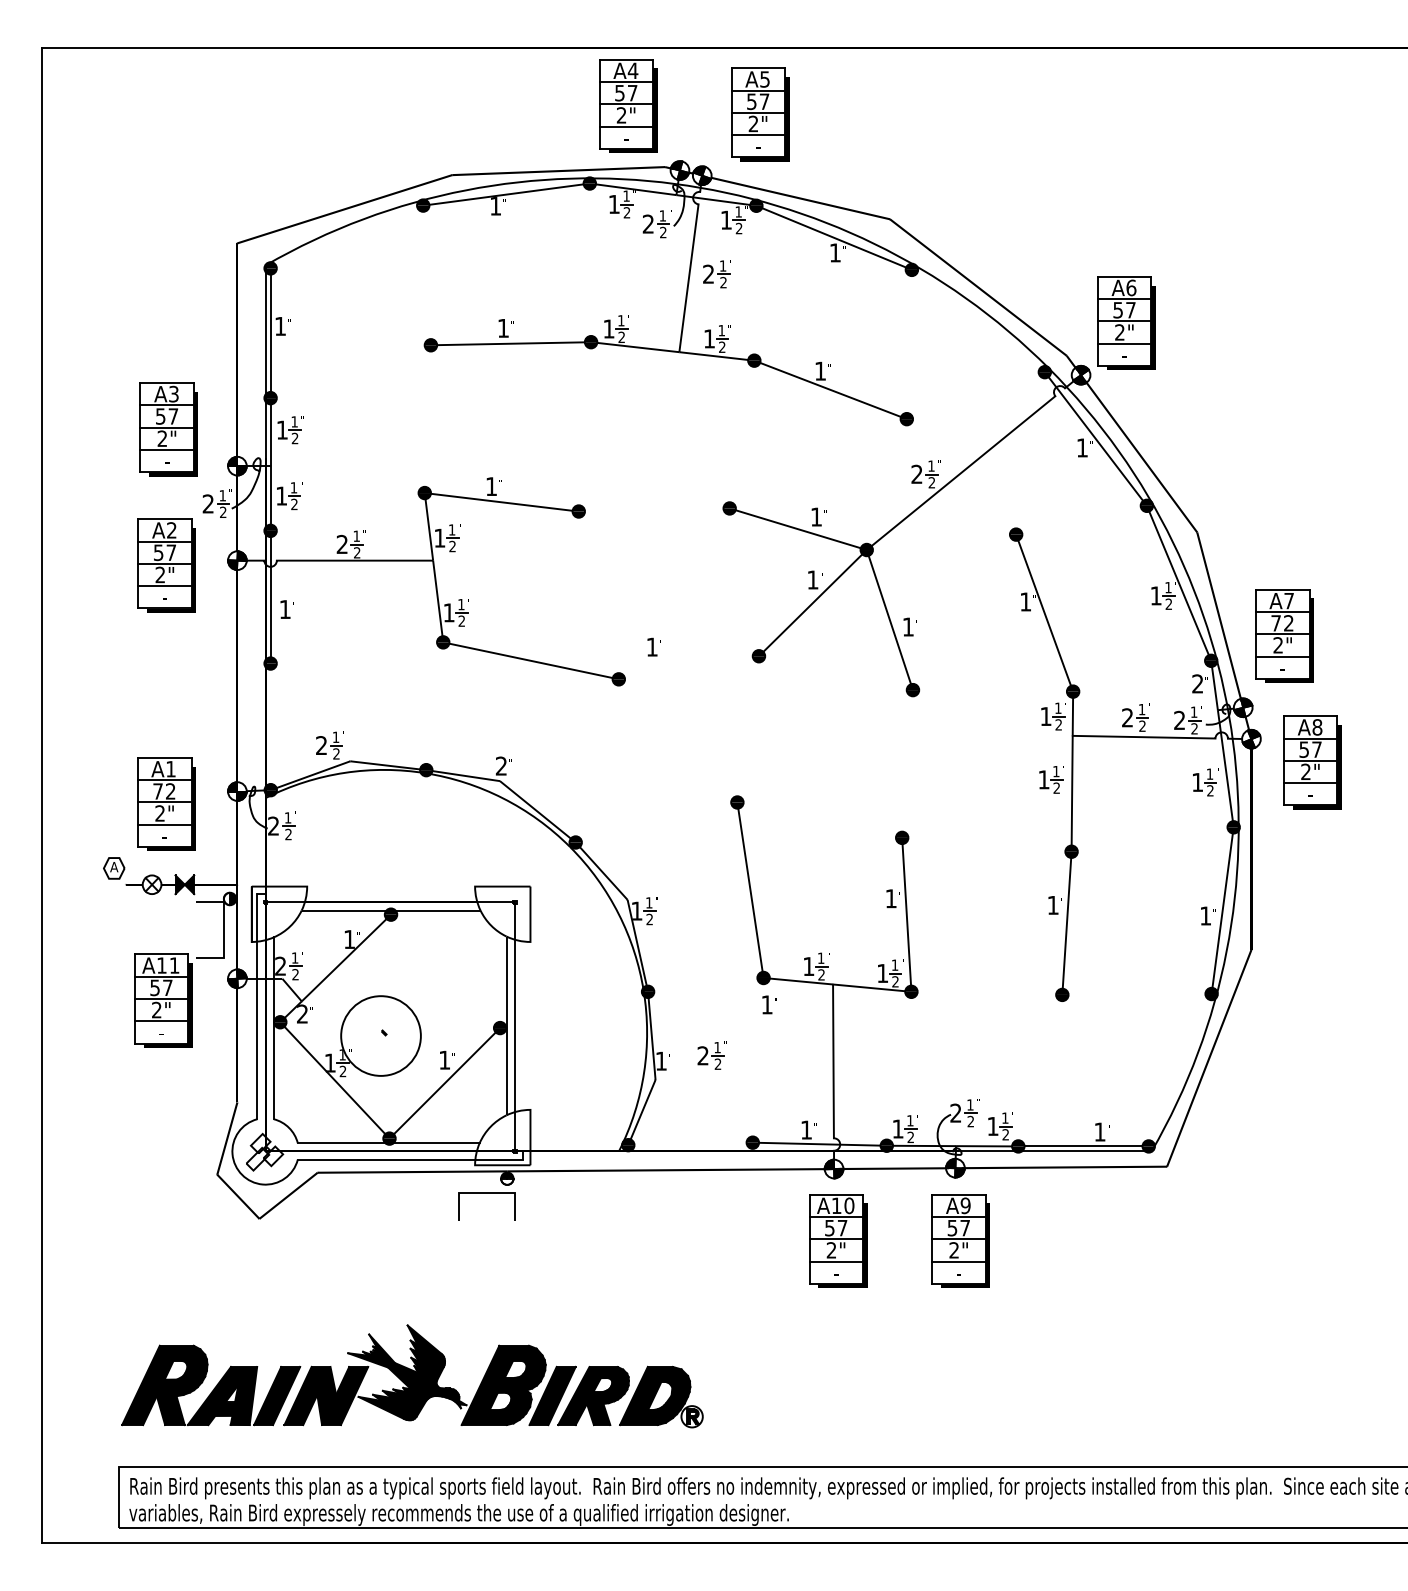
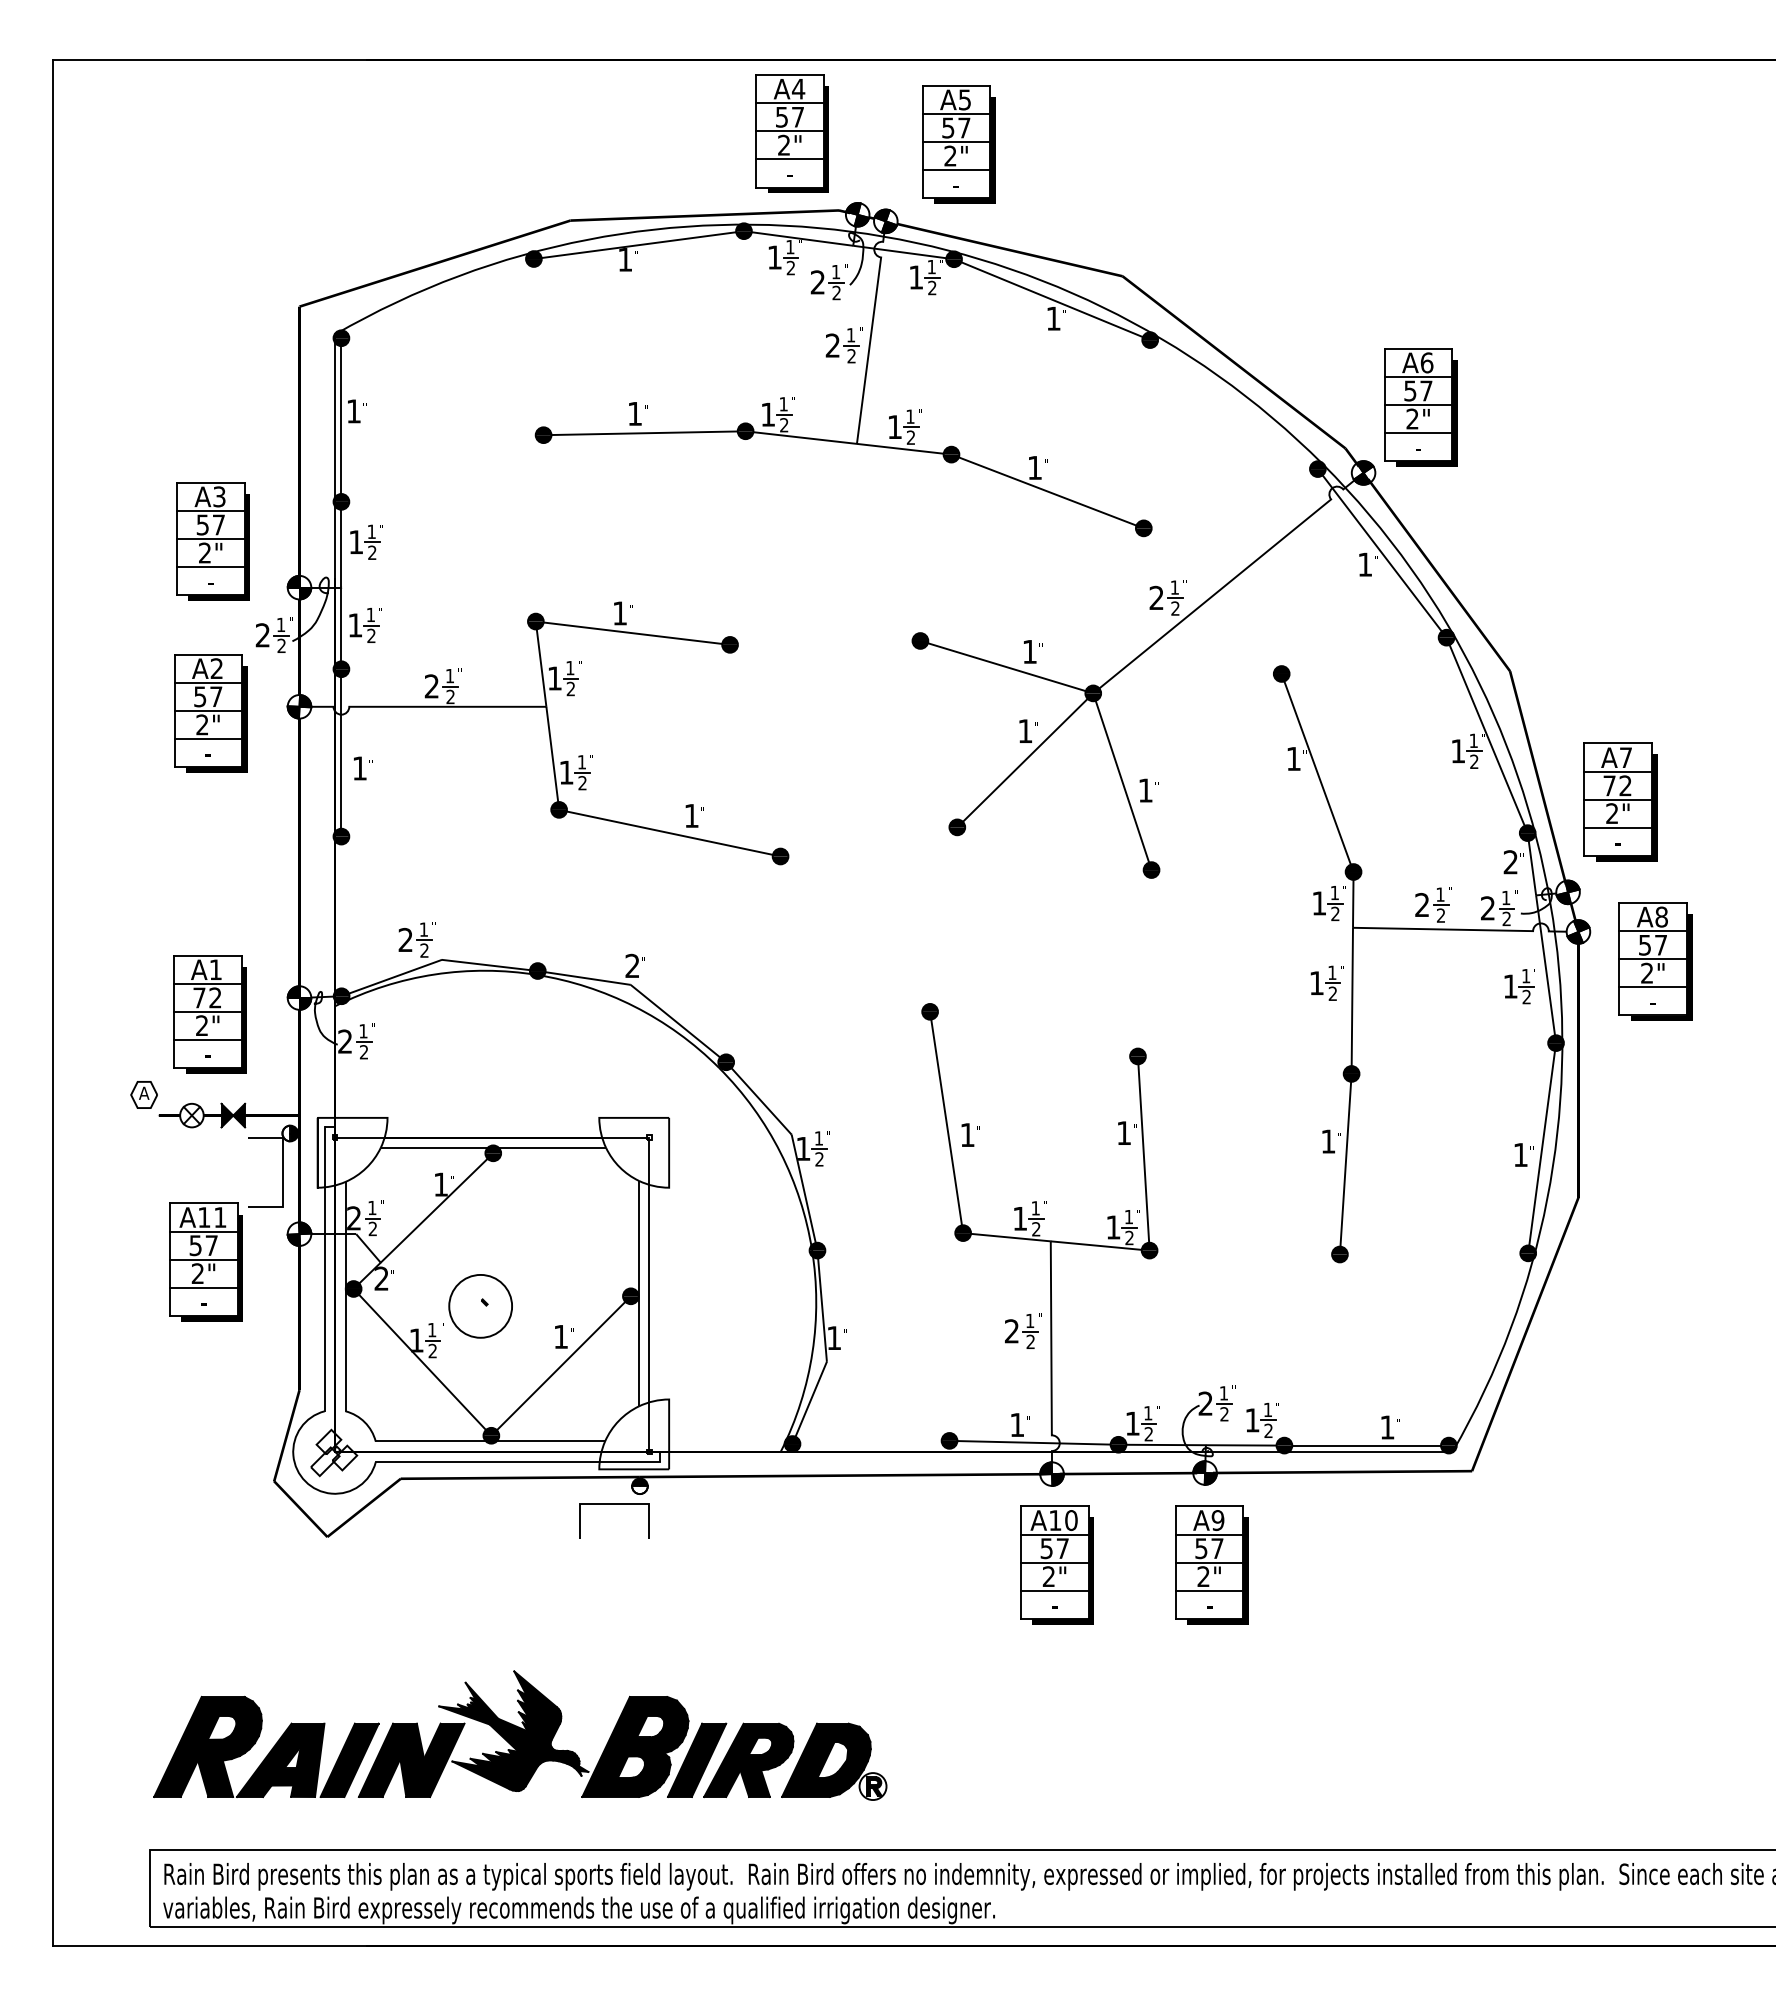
part: (717, 274) -> (843, 345), moved
text: (654, 646) -> (694, 815), moved
text: (769, 1004) -> (970, 1134), moved
circle: (380, 1035) -> (480, 1305), size x0.62
part: (712, 1055) -> (1023, 1330), moved

